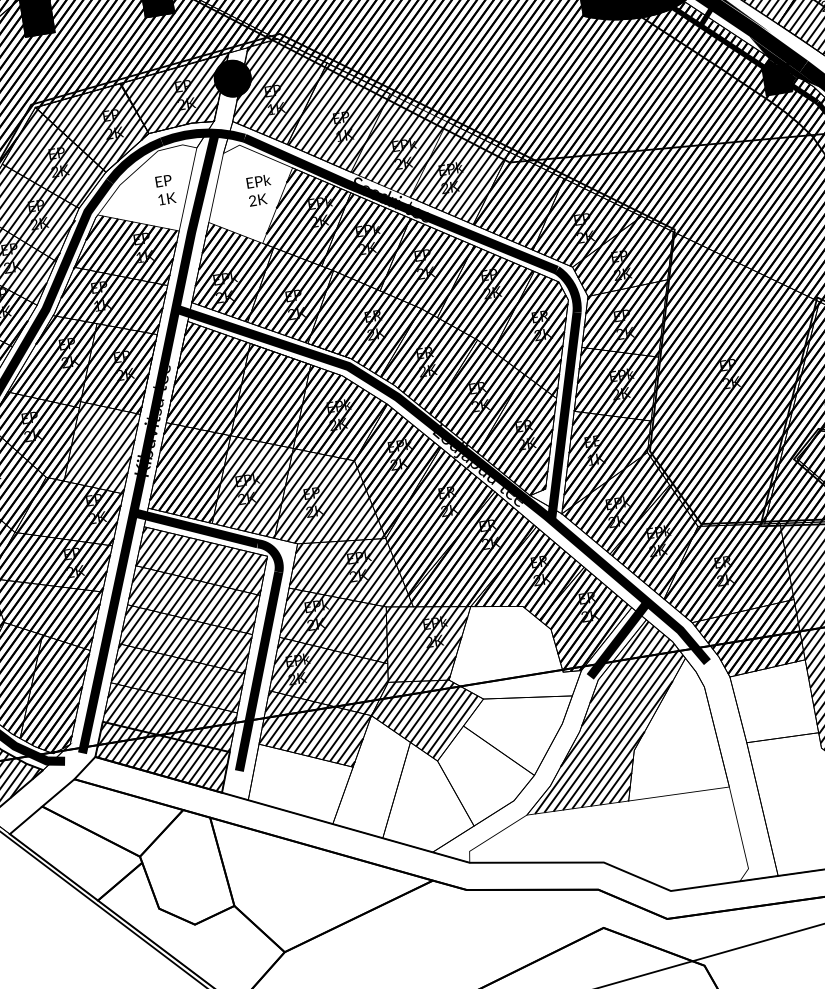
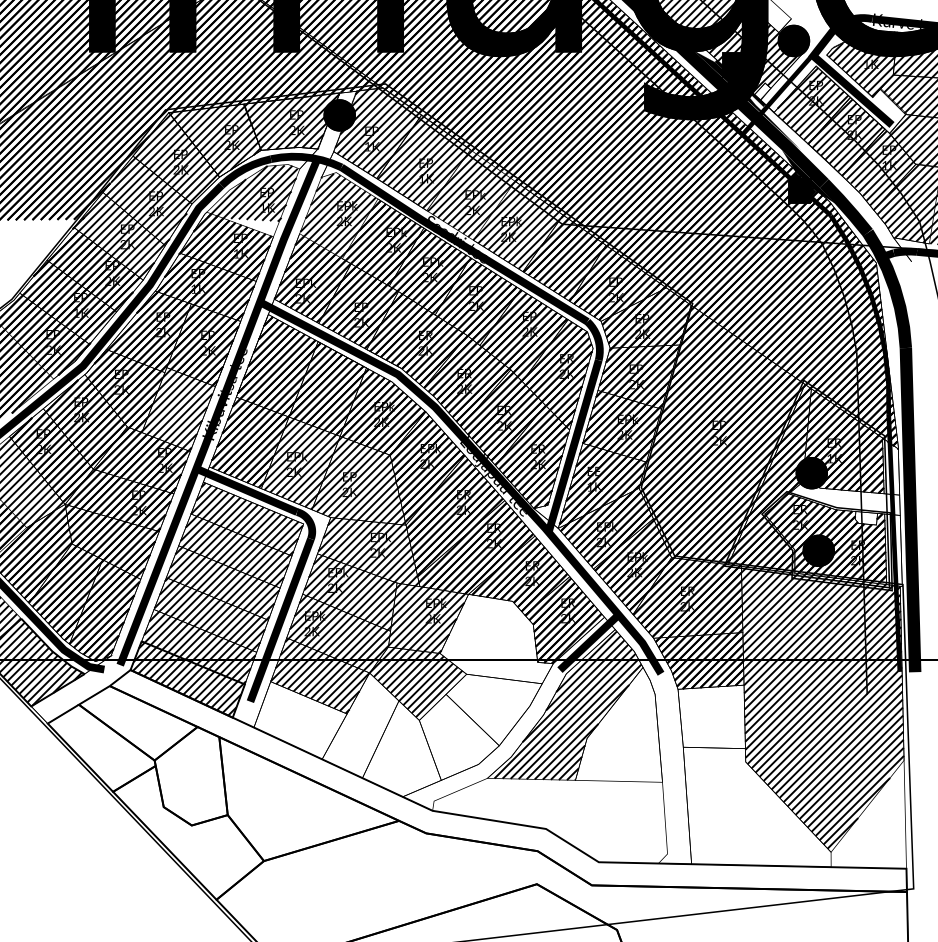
hatch: (146, 184) -> (252, 193), added
hatch: (248, 194) -> (337, 215), added

